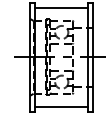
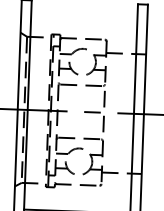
line: (61, 7) -> (83, 11), removed

